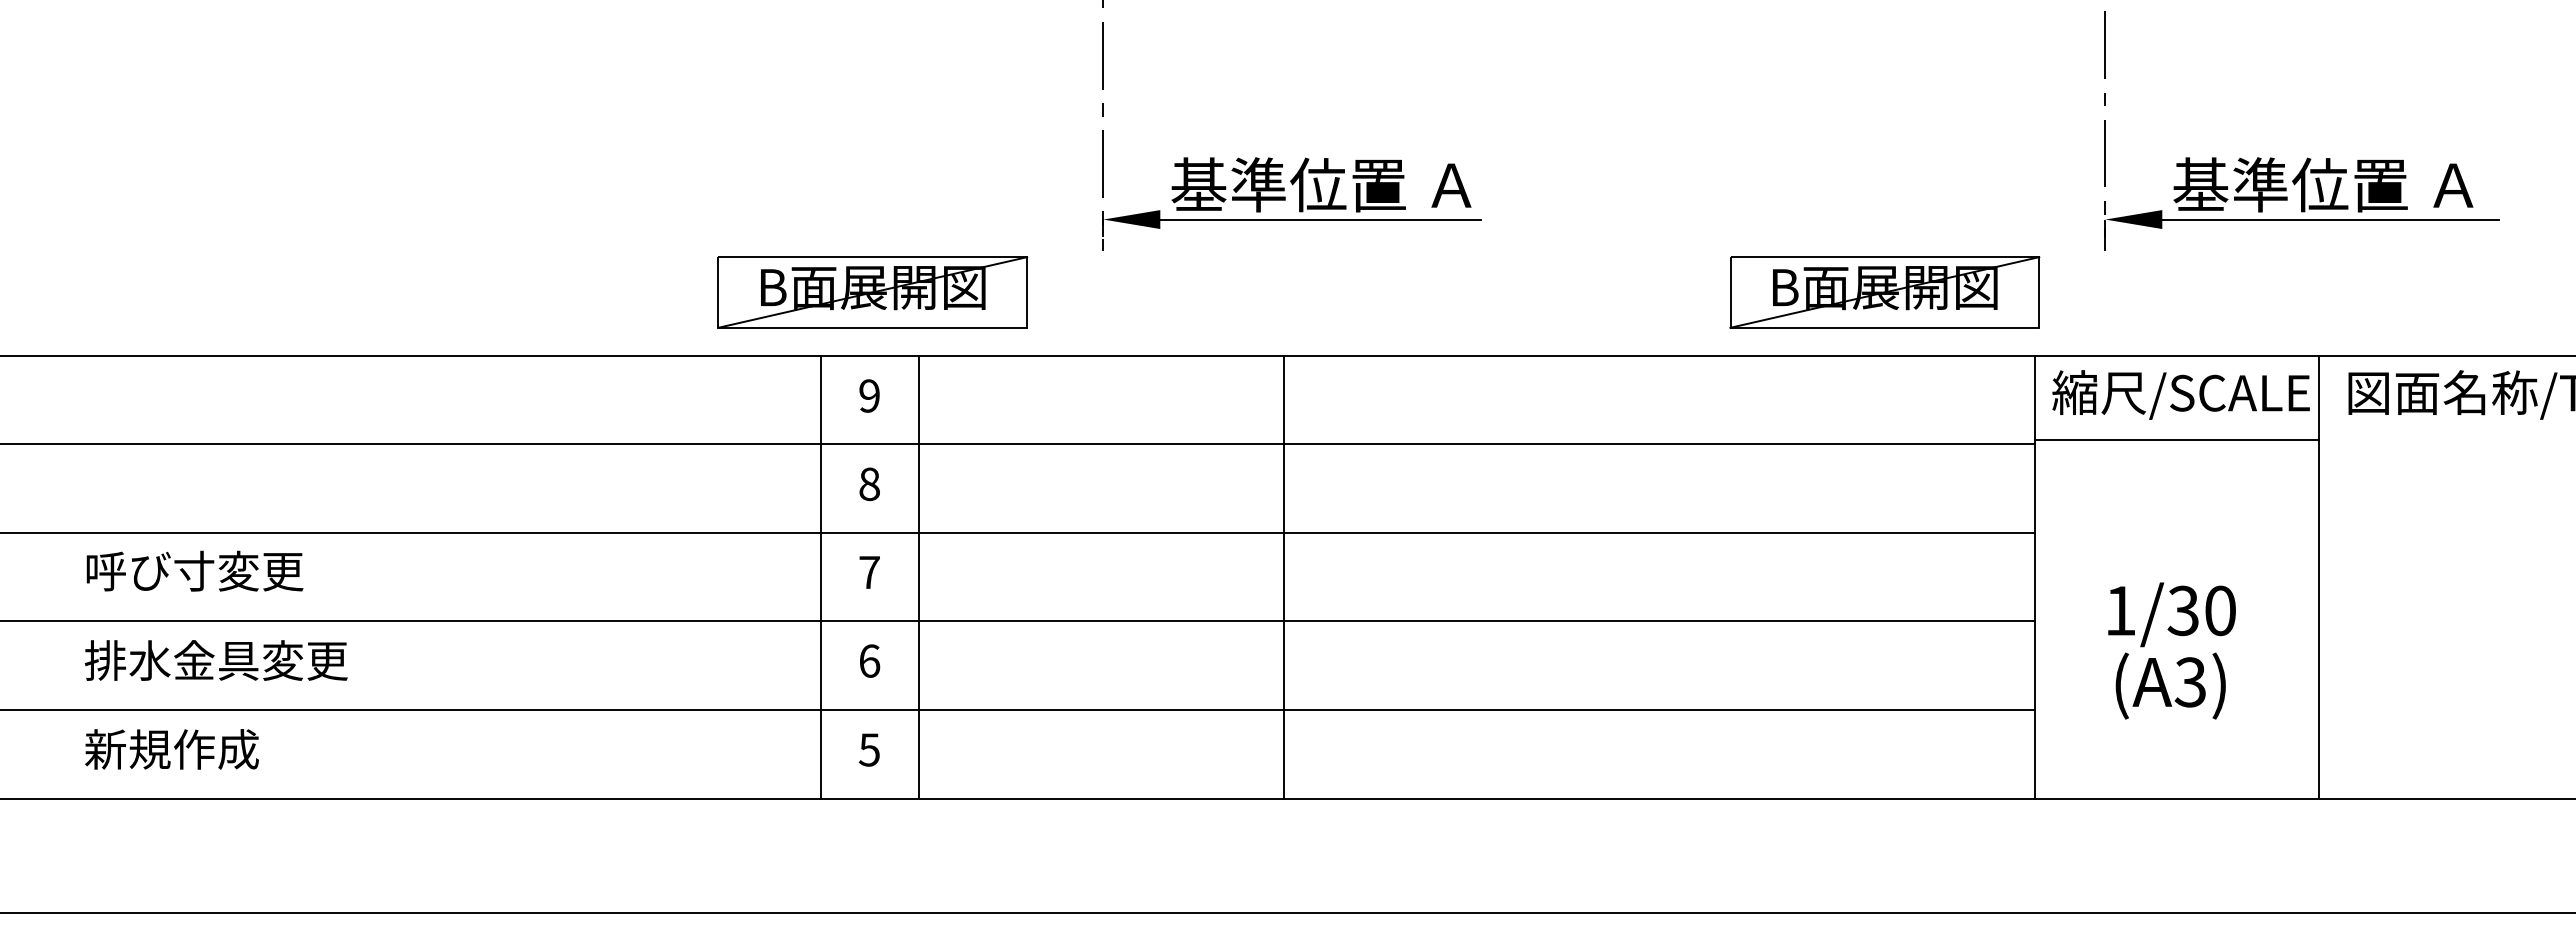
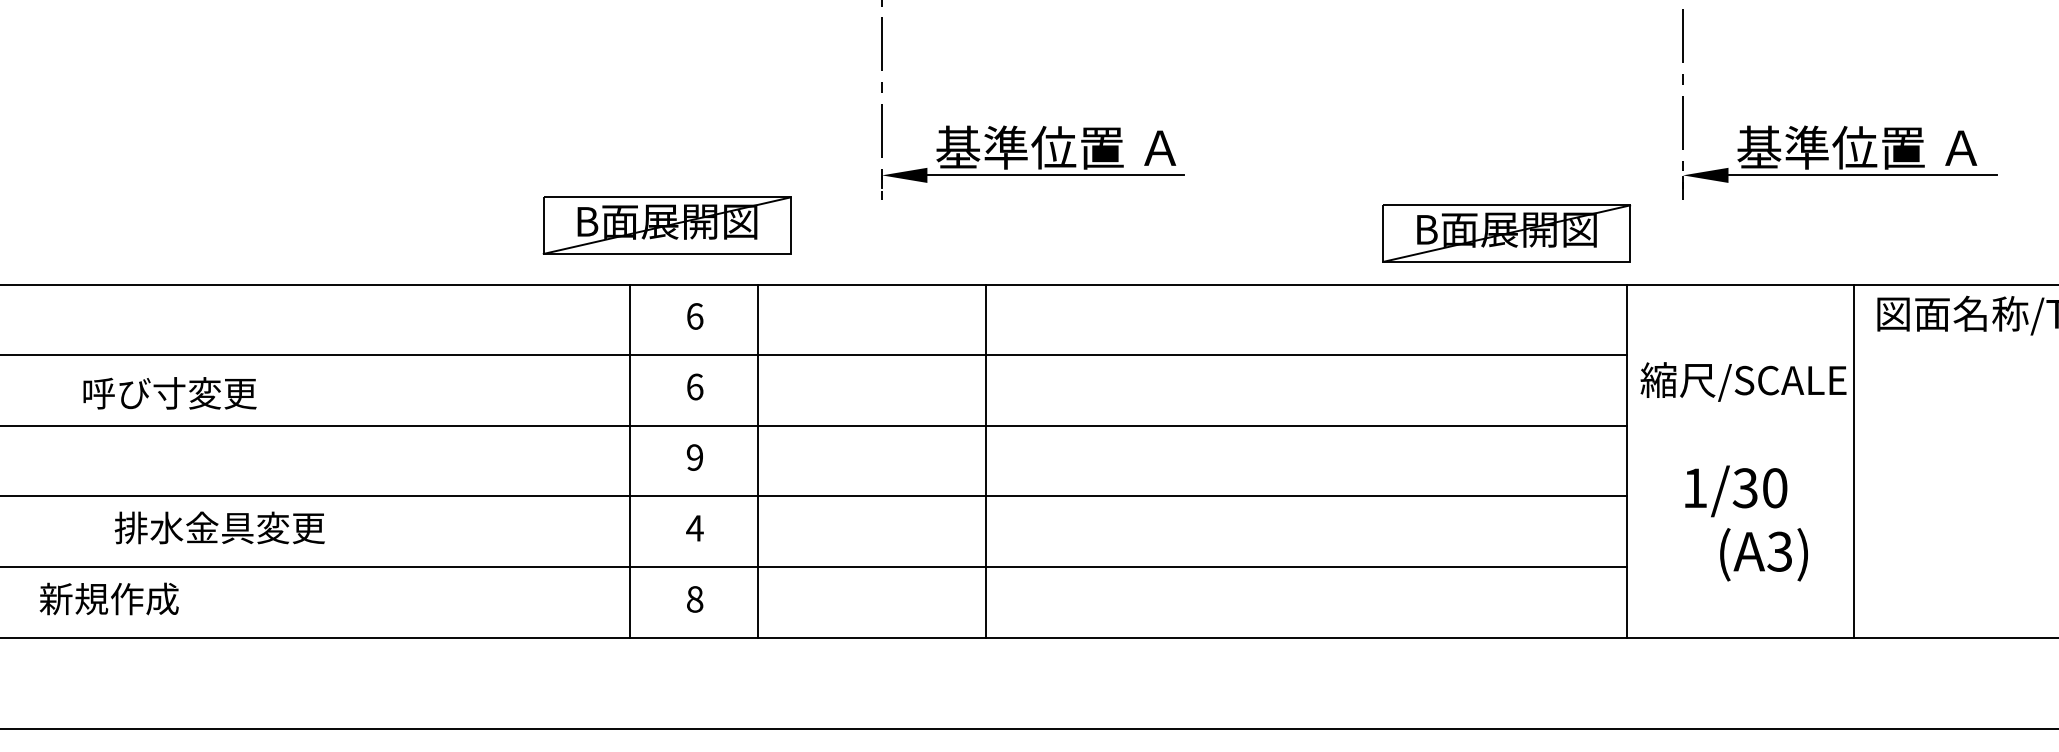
part: (872, 292) -> (666, 225), moved
text: (2180, 394) -> (1743, 381), moved
text: (869, 395) -> (694, 316), 9 -> 6
line: (2176, 439) -> (1739, 351), removed
text: (869, 483) -> (694, 386), 8 -> 6
text: (194, 570) -> (169, 392), moved
text: (869, 572) -> (694, 457), 7 -> 9
line: (820, 577) -> (630, 461), moved
line: (918, 577) -> (758, 461), moved
line: (1284, 577) -> (985, 461), moved
text: (215, 660) -> (219, 527), moved
text: (869, 660) -> (694, 527), 6 -> 4
text: (2170, 685) -> (1763, 554), moved
text: (171, 749) -> (108, 599), moved
text: (868, 749) -> (694, 599), 5 -> 8

